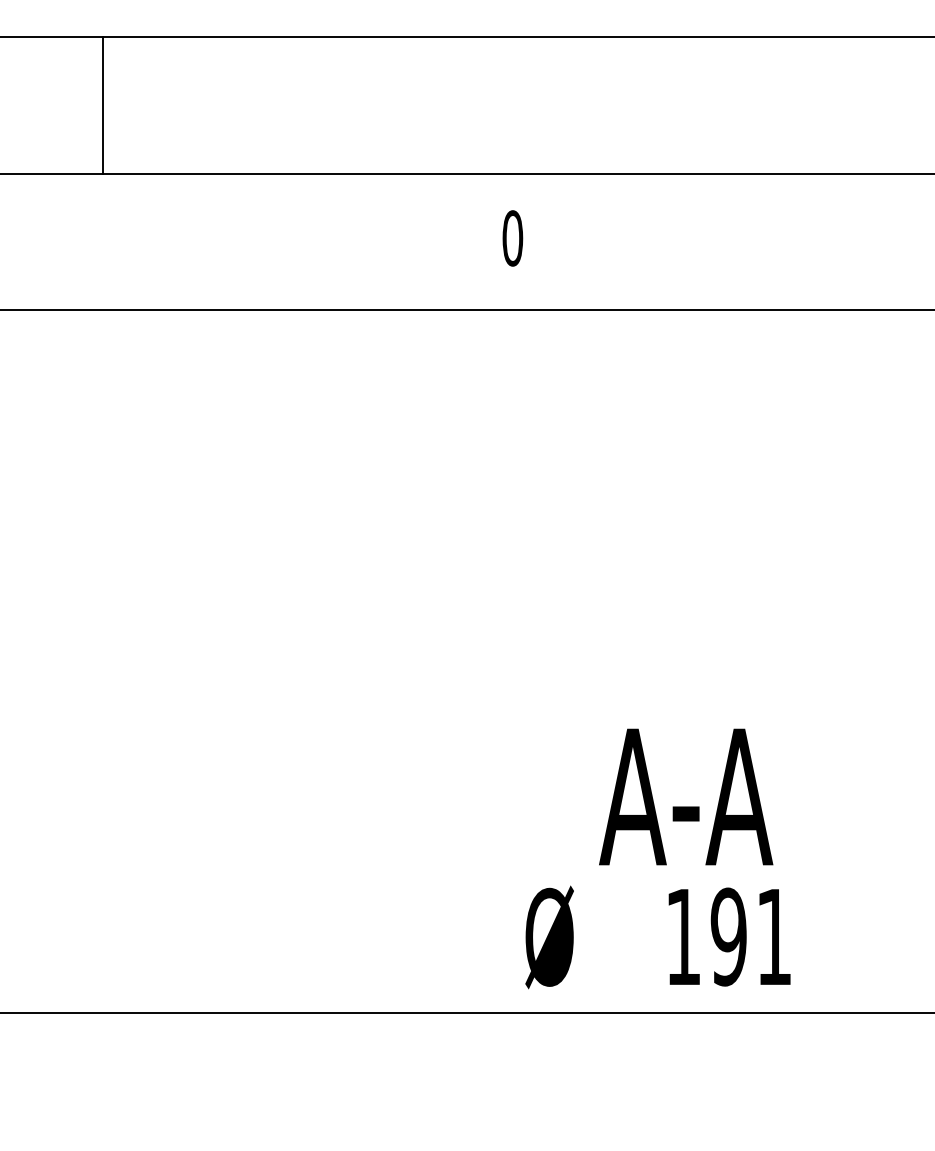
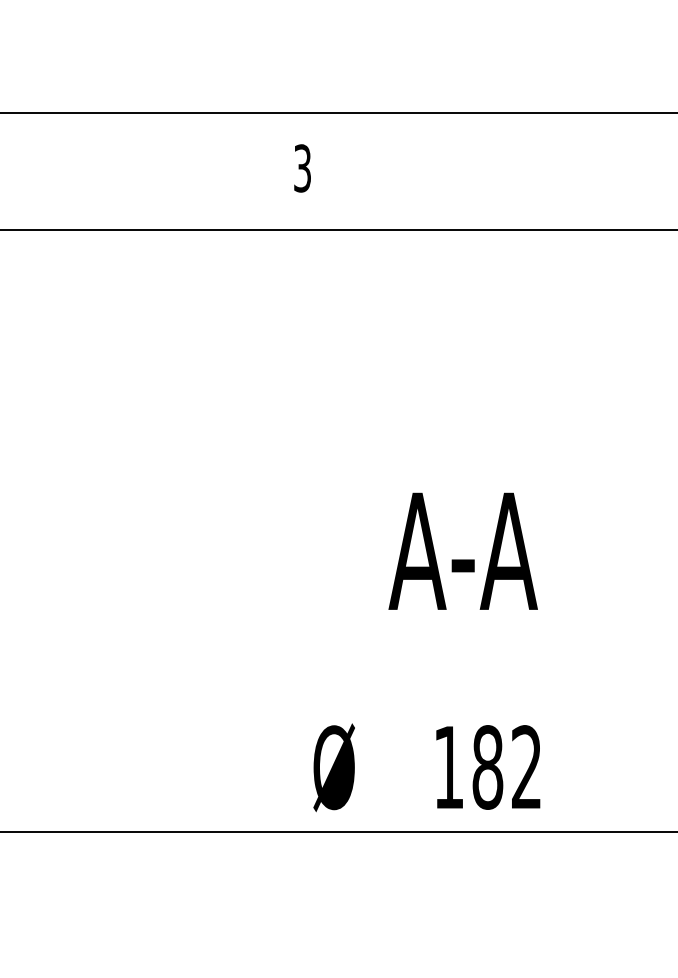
text: (512, 238) -> (302, 168), 0 -> 3
text: (686, 796) -> (463, 550), moved
text: (750, 936) -> (506, 766), 191 -> 182

